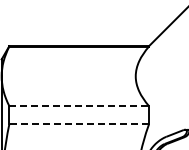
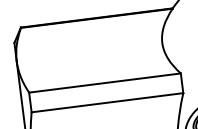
line: (79, 106) -> (105, 83), dashed -> solid
line: (79, 124) -> (107, 102), dashed -> solid

